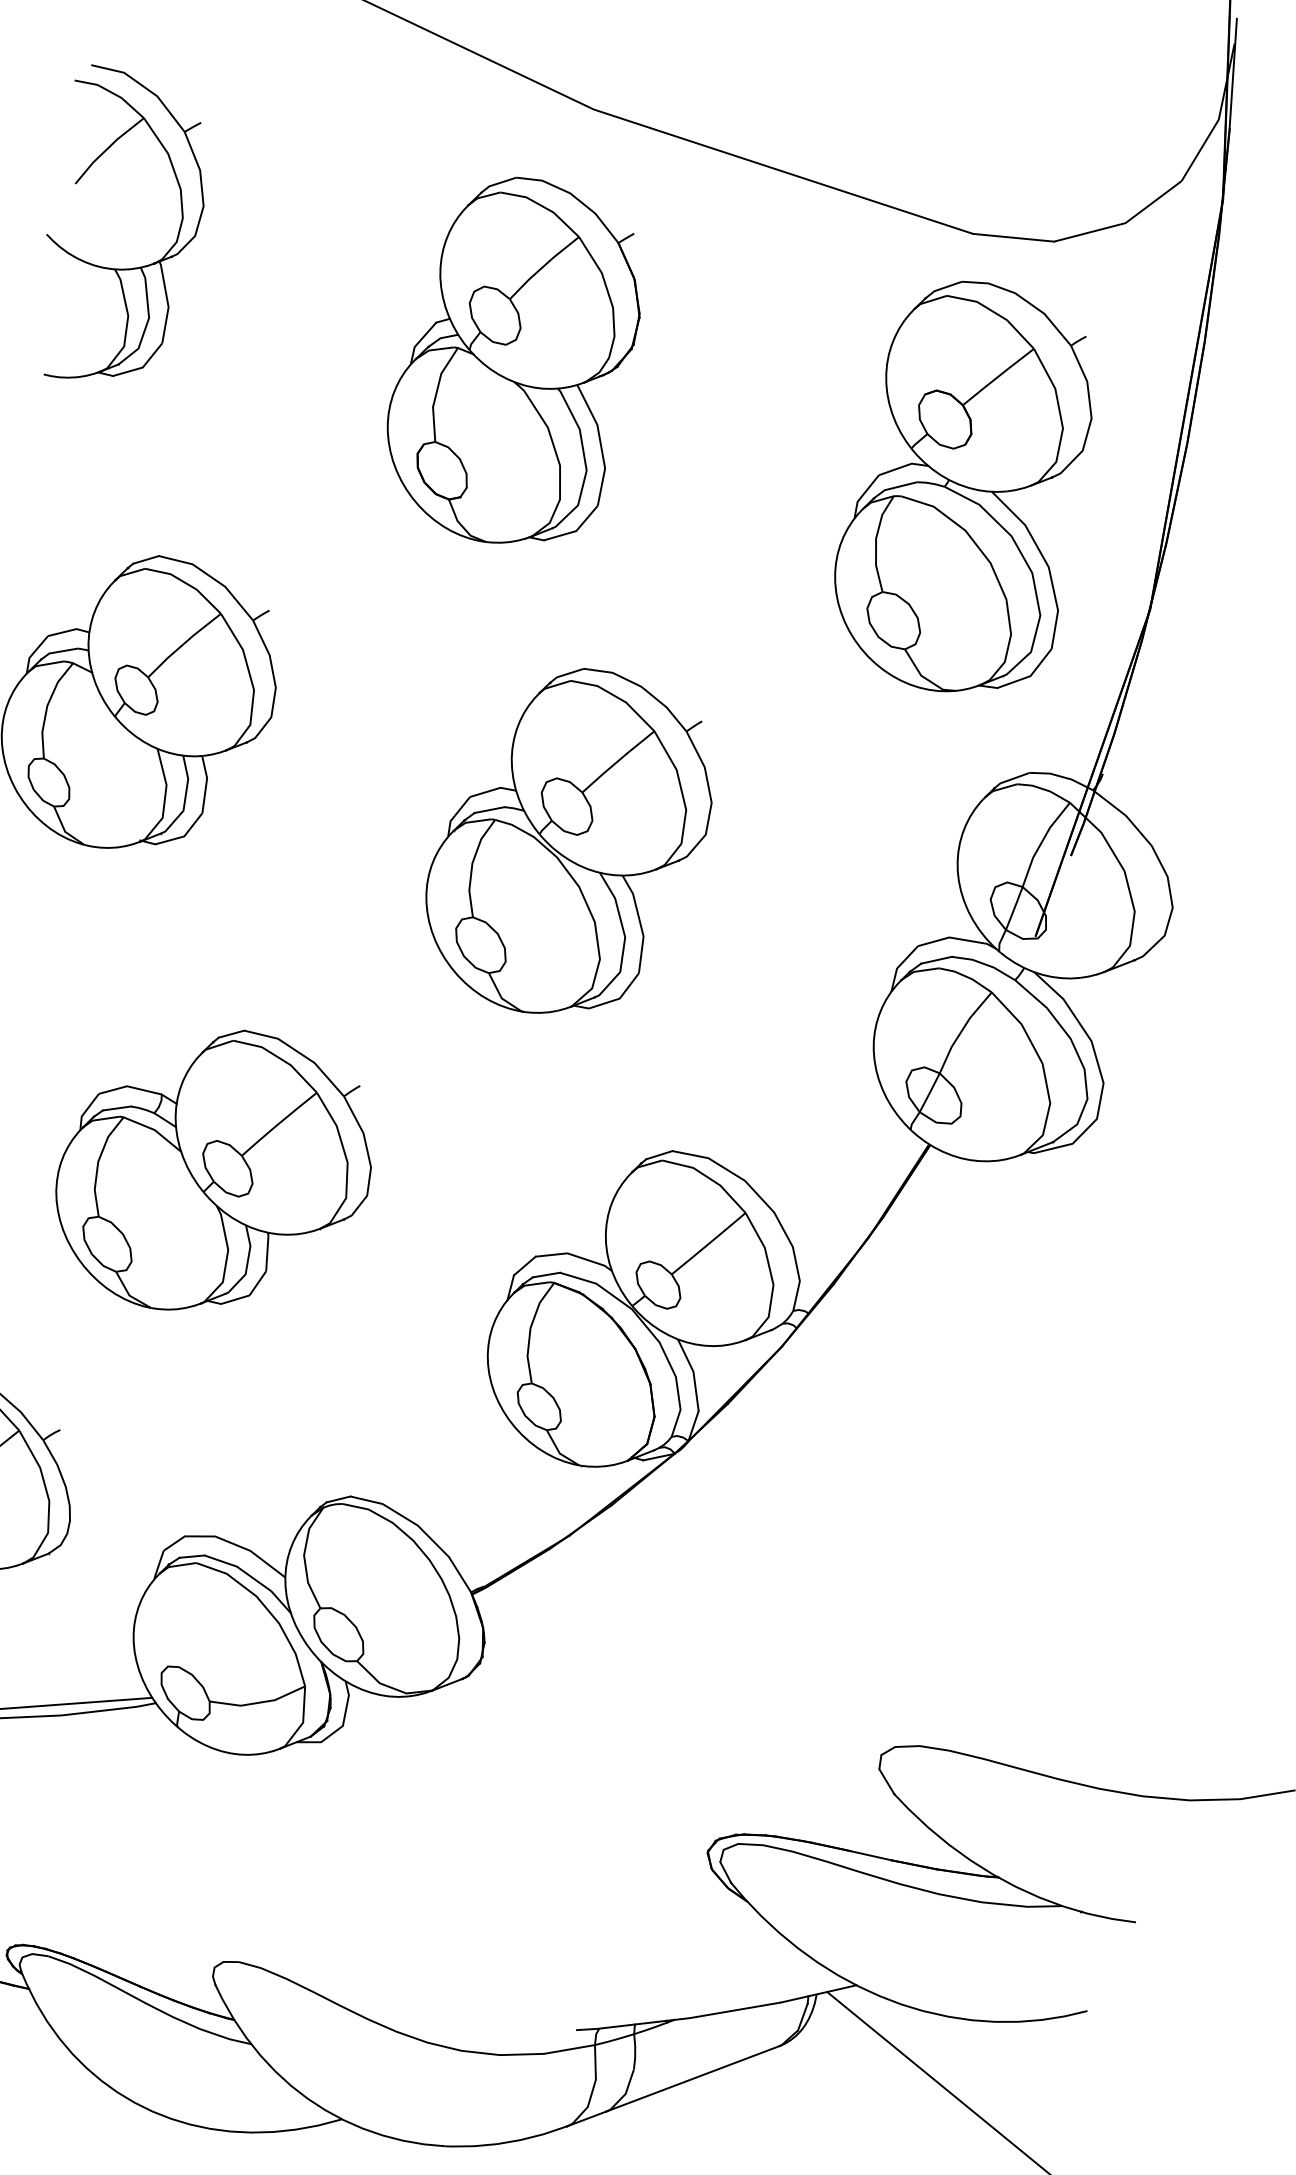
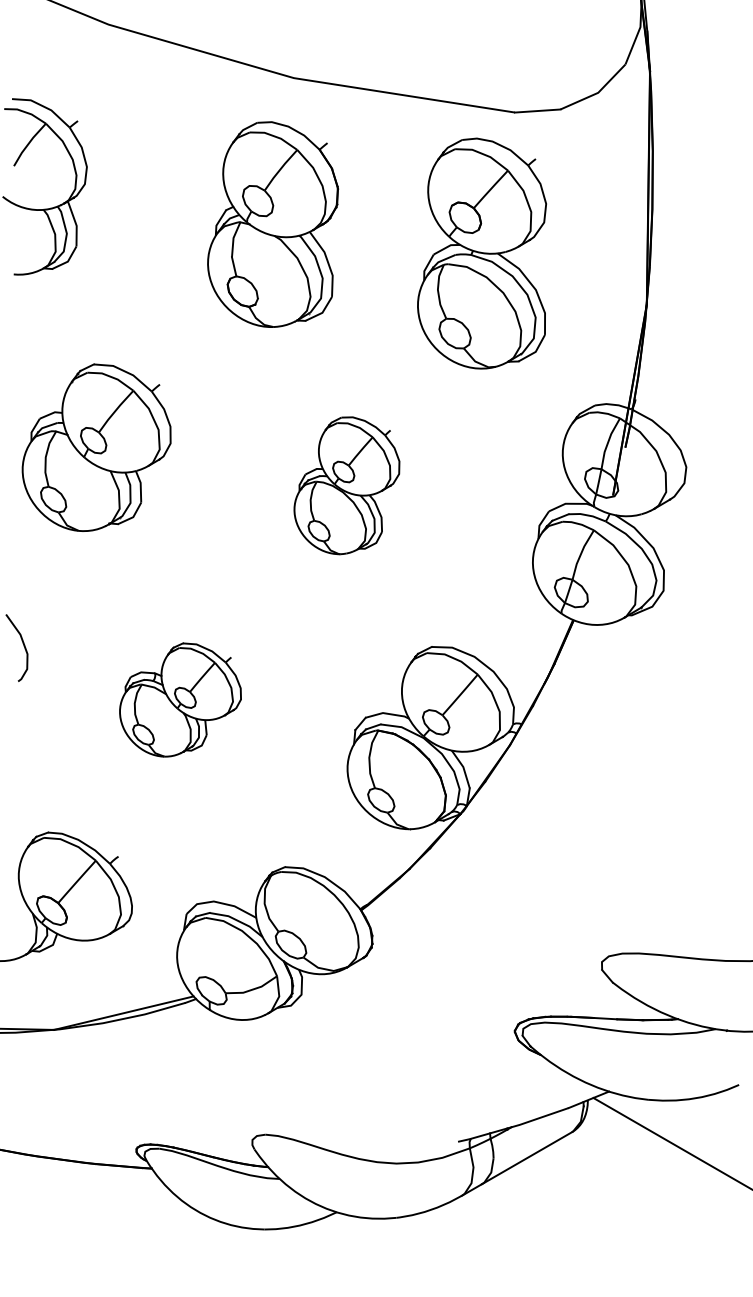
part: (963, 487) -> (481, 253), moved
part: (568, 842) -> (346, 485), size x0.7
part: (214, 1171) -> (180, 699), size x0.7

